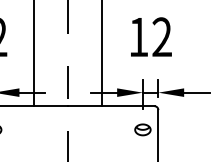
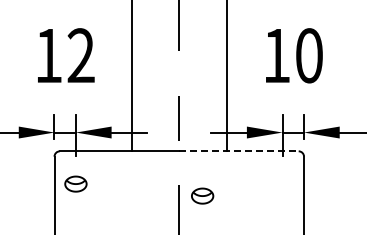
text: (161, 37) -> (308, 55), 12 -> 10
line: (111, 106) -> (238, 151), solid -> dashed
part: (142, 129) -> (202, 195), moved

